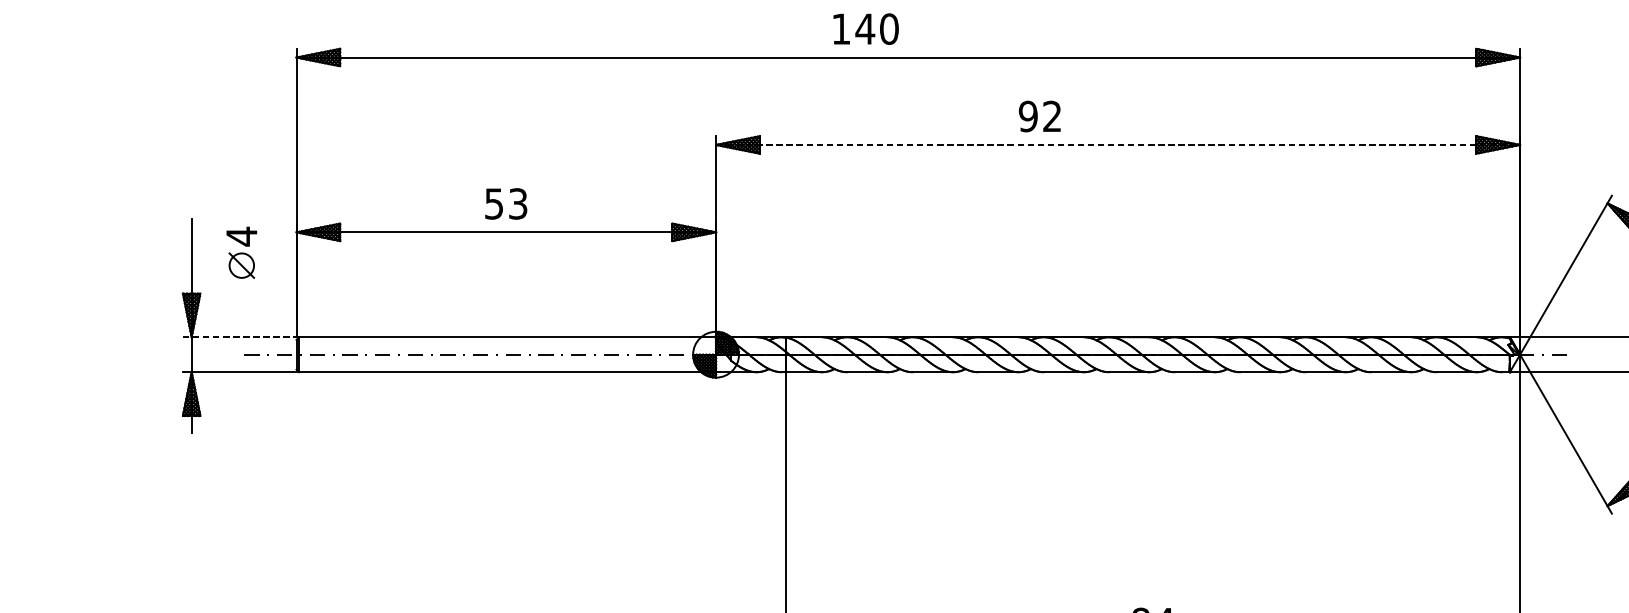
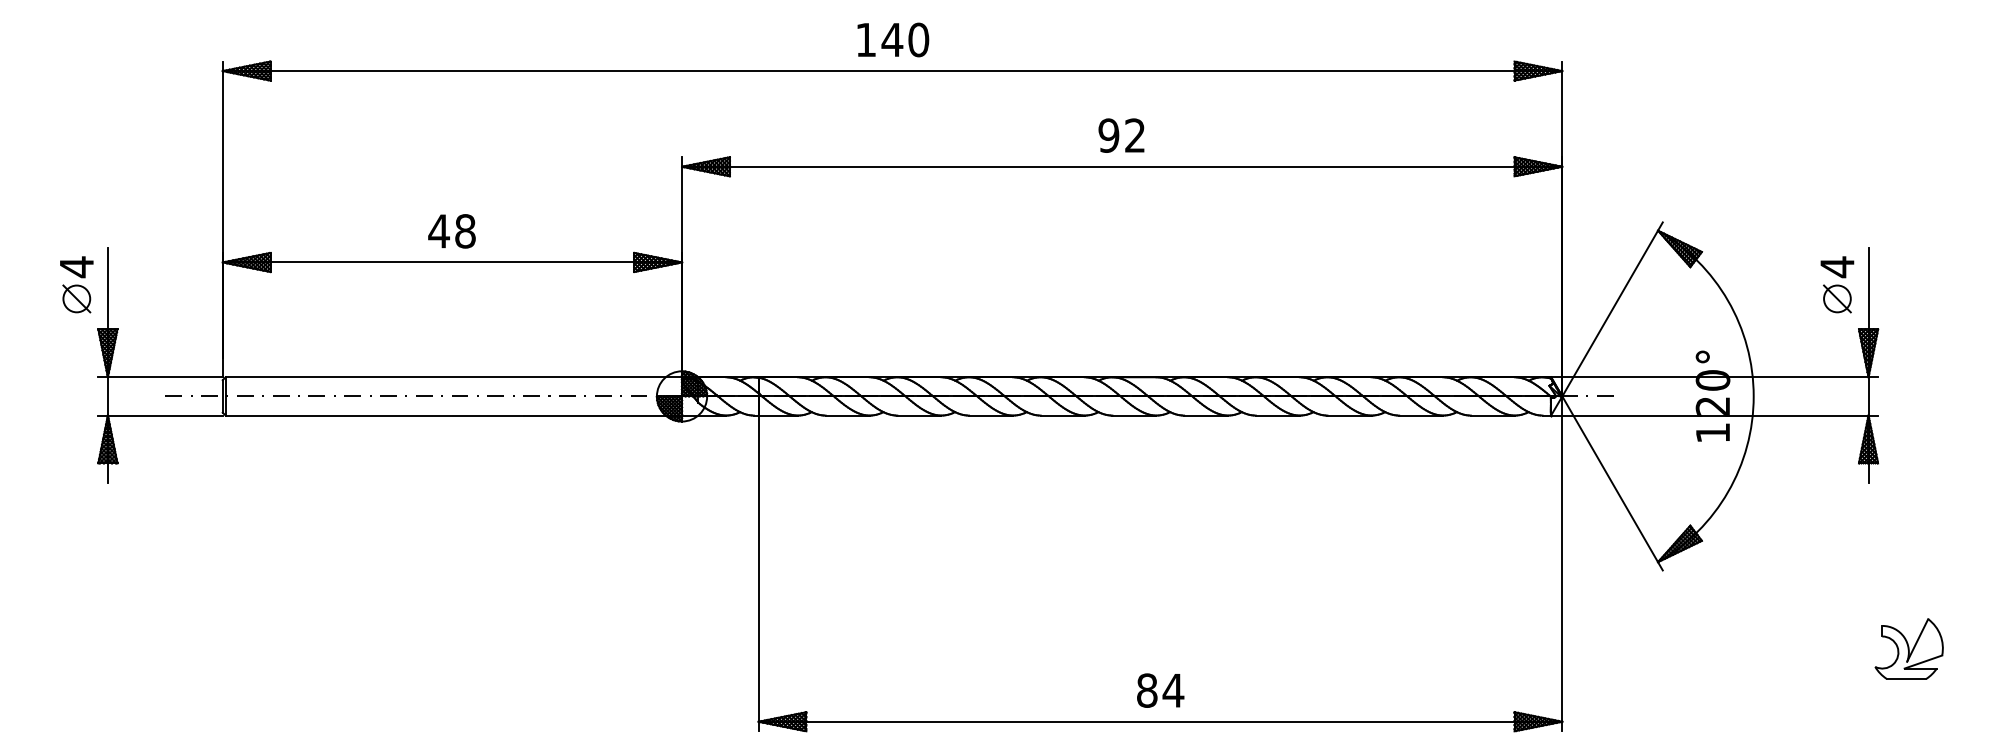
text: (866, 28) -> (893, 39), moved
text: (1039, 116) -> (1121, 135), moved
line: (1118, 144) -> (1122, 166), dashed -> solid
text: (505, 204) -> (451, 231), 53 -> 48
part: (241, 252) -> (76, 284), moved
line: (240, 337) -> (161, 377), dashed -> solid

